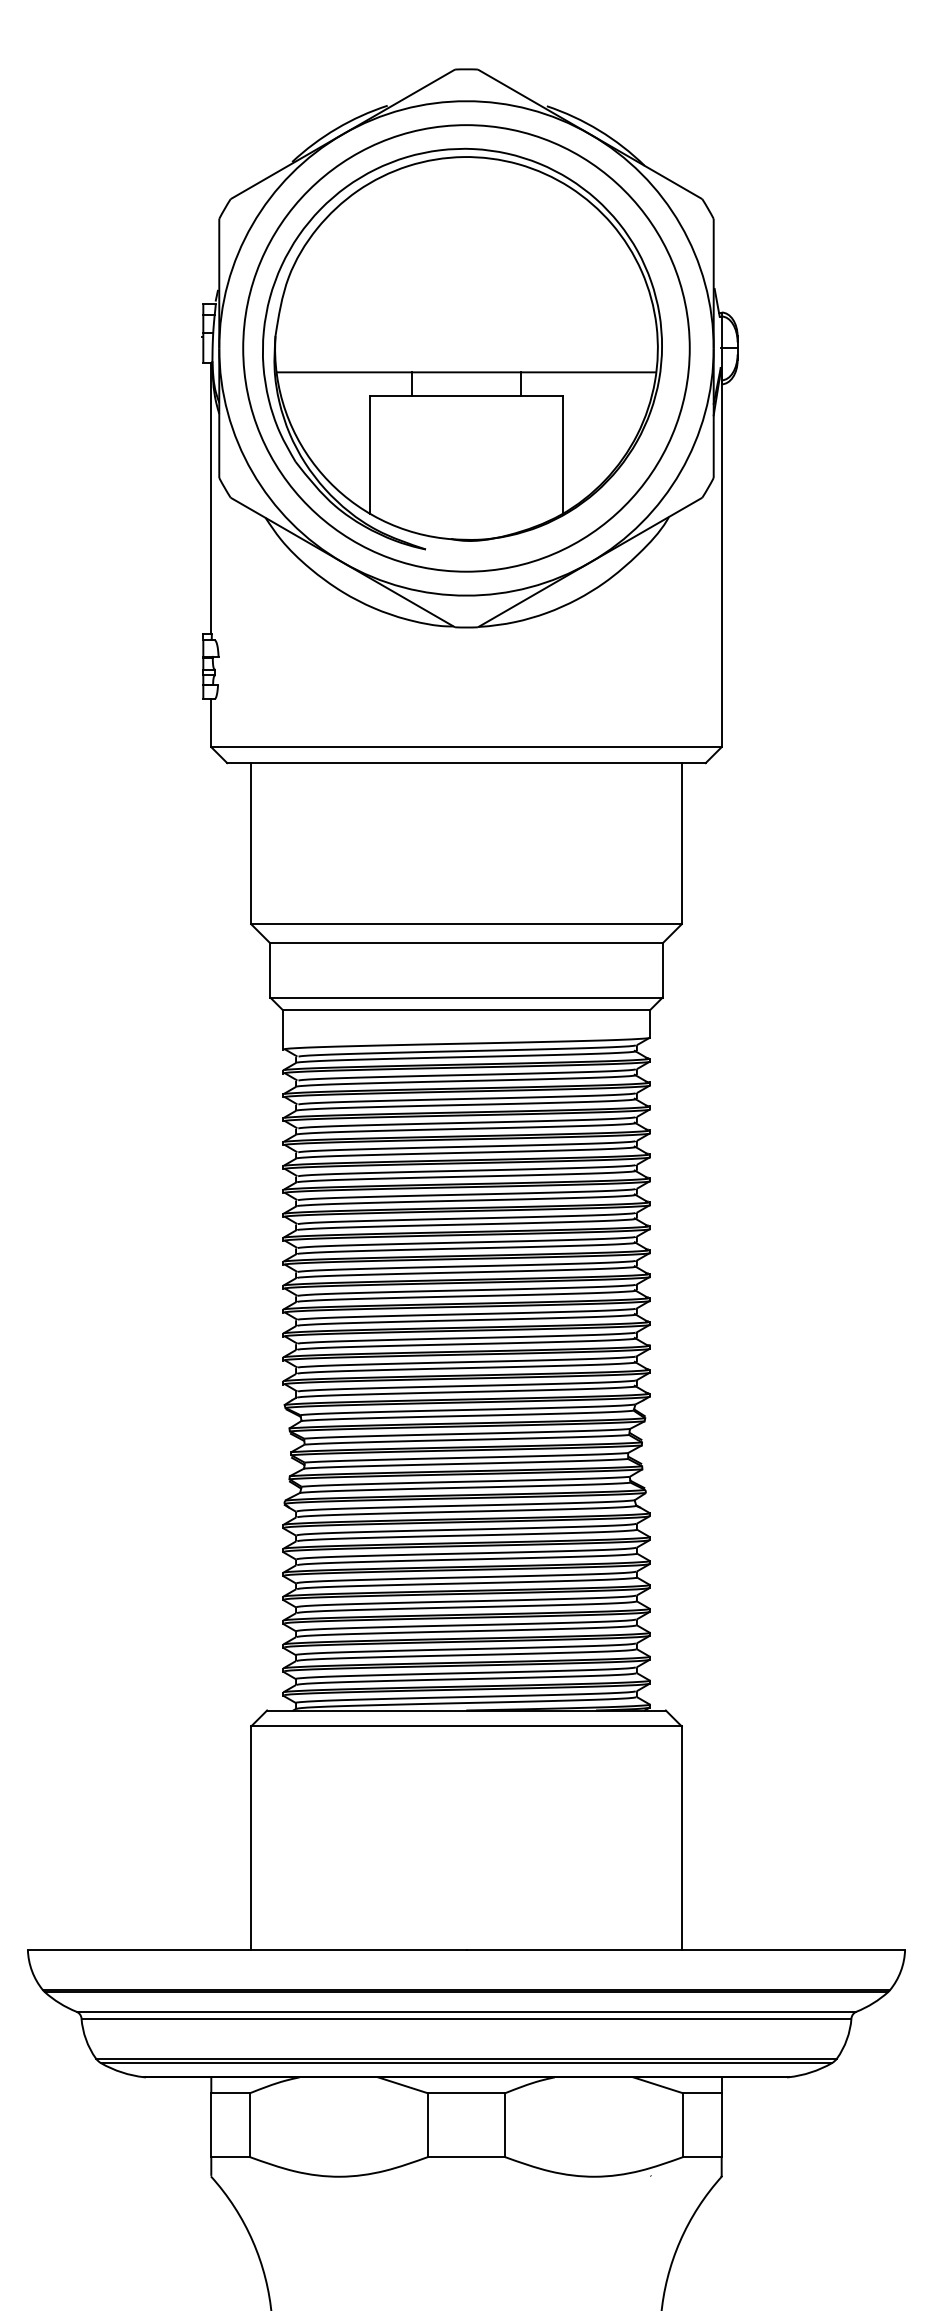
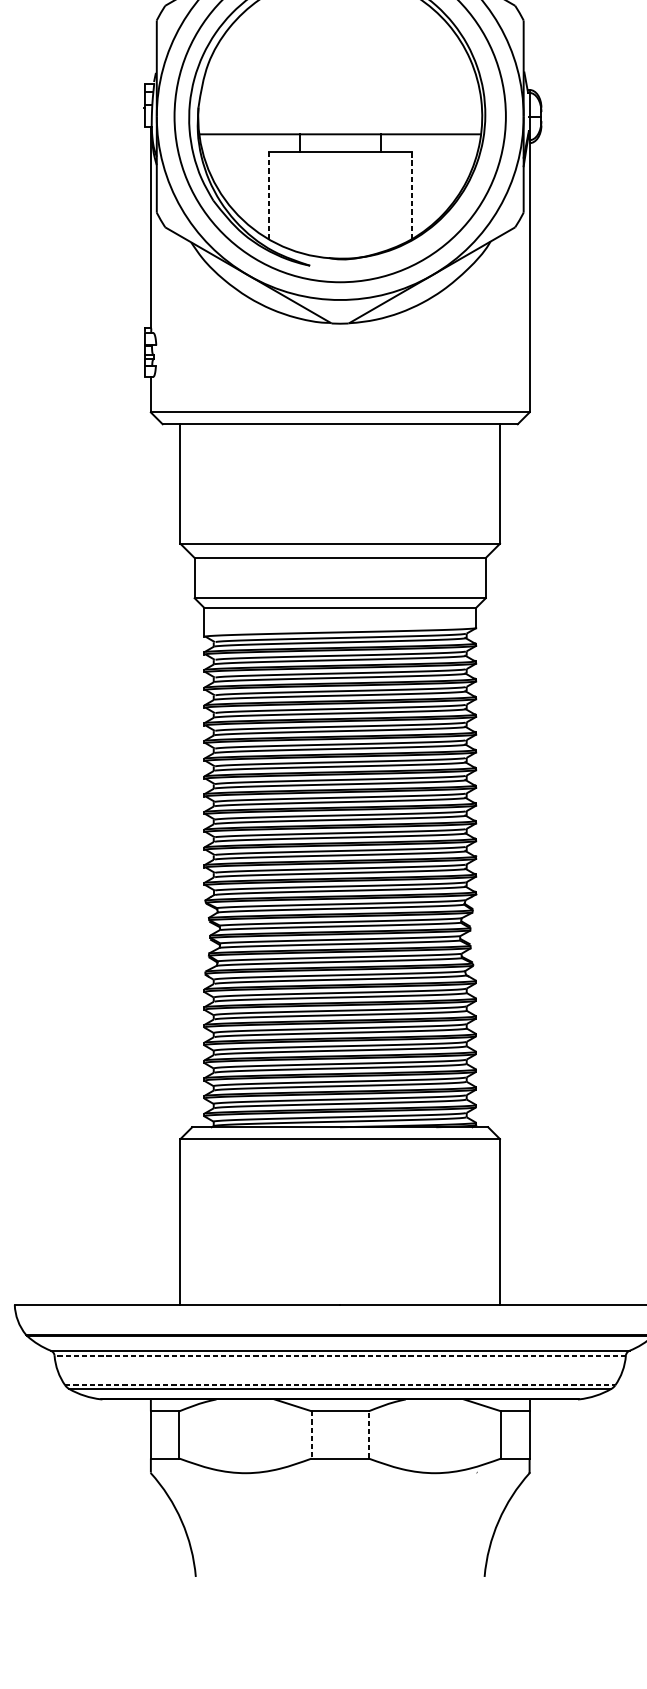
line: (369, 454) -> (268, 195), solid -> dashed
line: (563, 454) -> (412, 195), solid -> dashed
line: (466, 2018) -> (340, 1355), solid -> dashed
line: (466, 2058) -> (340, 1385), solid -> dashed
line: (427, 2125) -> (311, 1435), solid -> dashed
line: (505, 2125) -> (369, 1435), solid -> dashed

